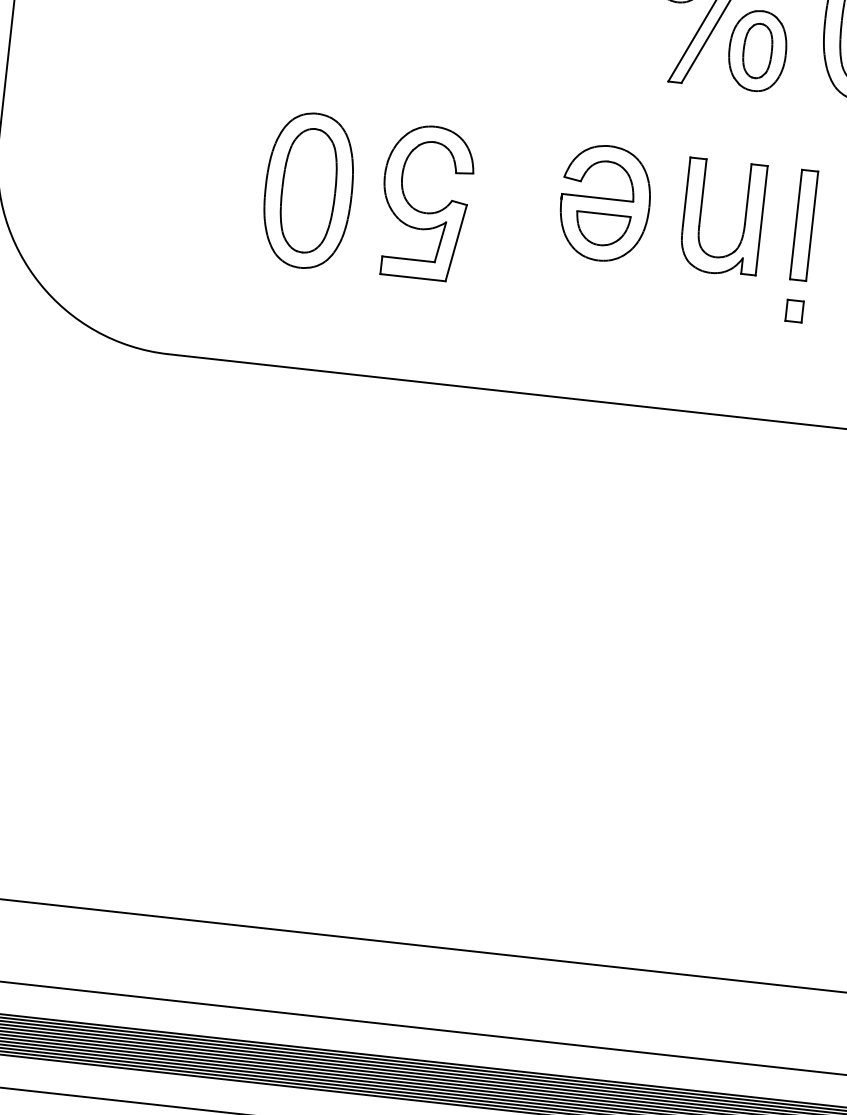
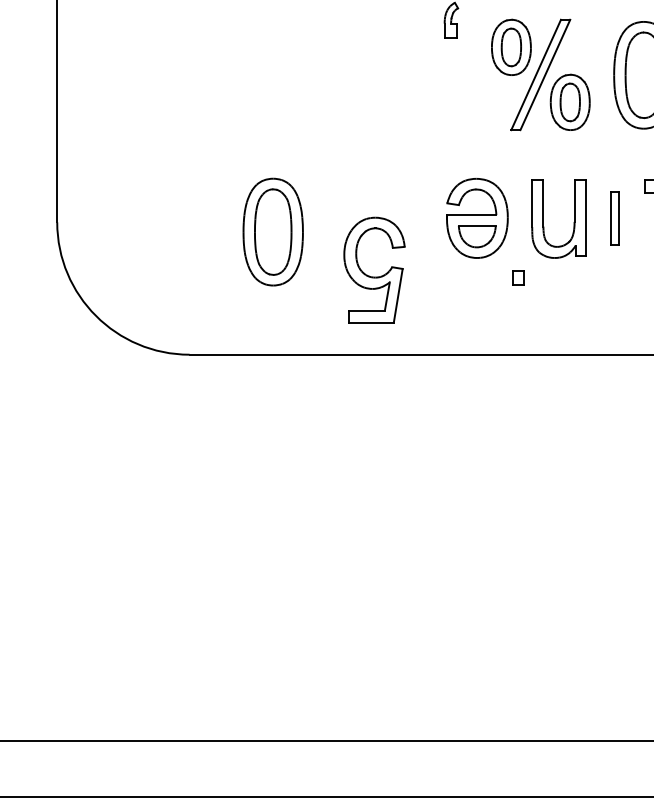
part: (425, 211) -> (374, 276), moved
part: (804, 224) -> (615, 217), size x0.7
part: (795, 310) -> (518, 277), moved

